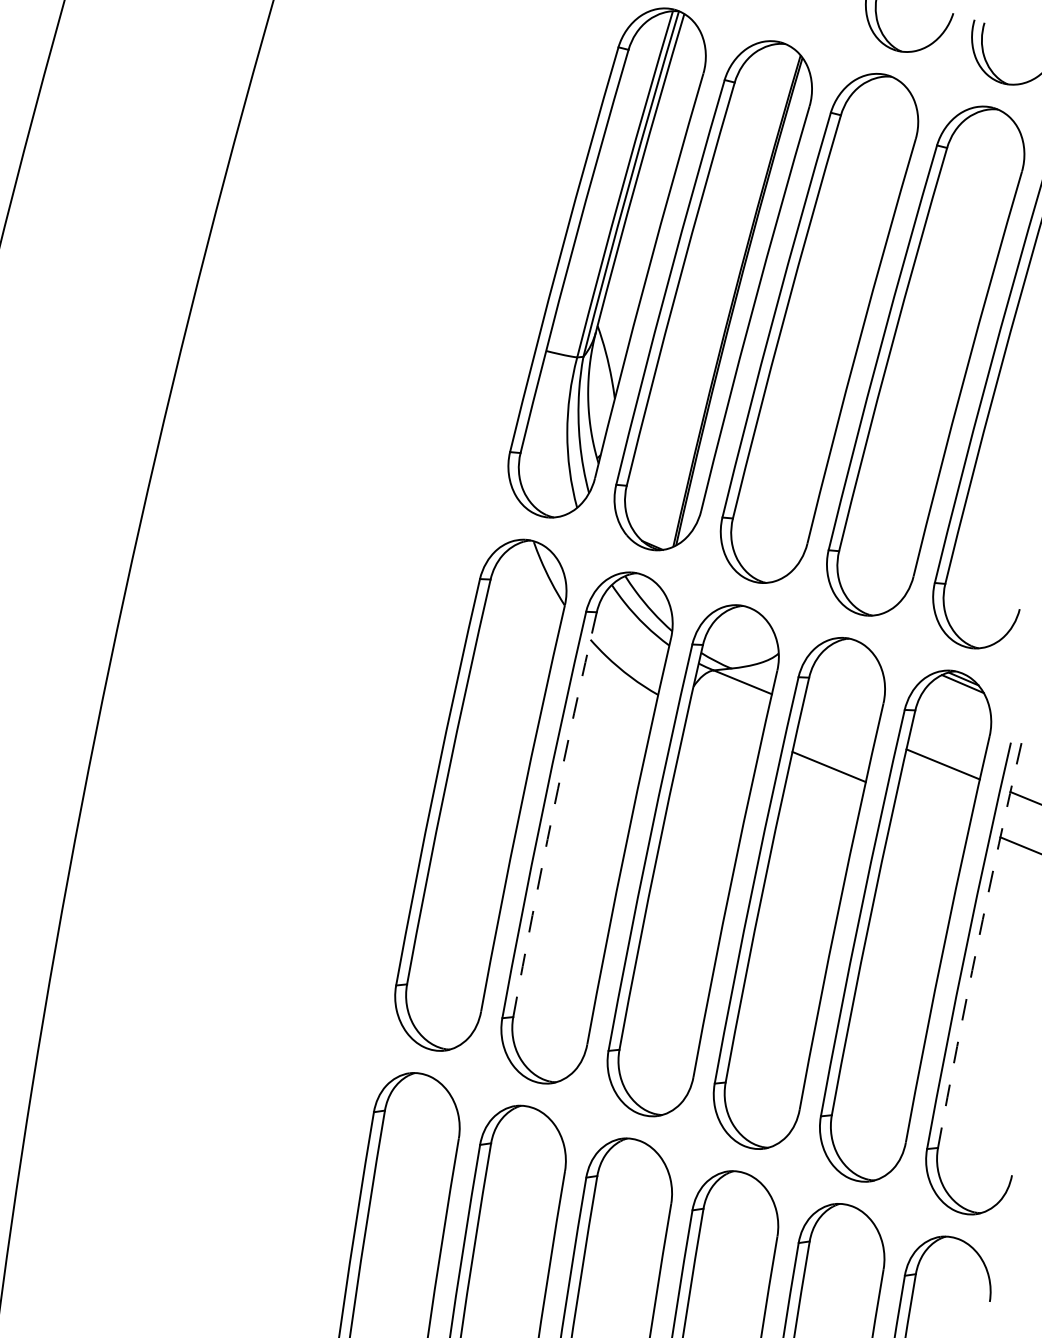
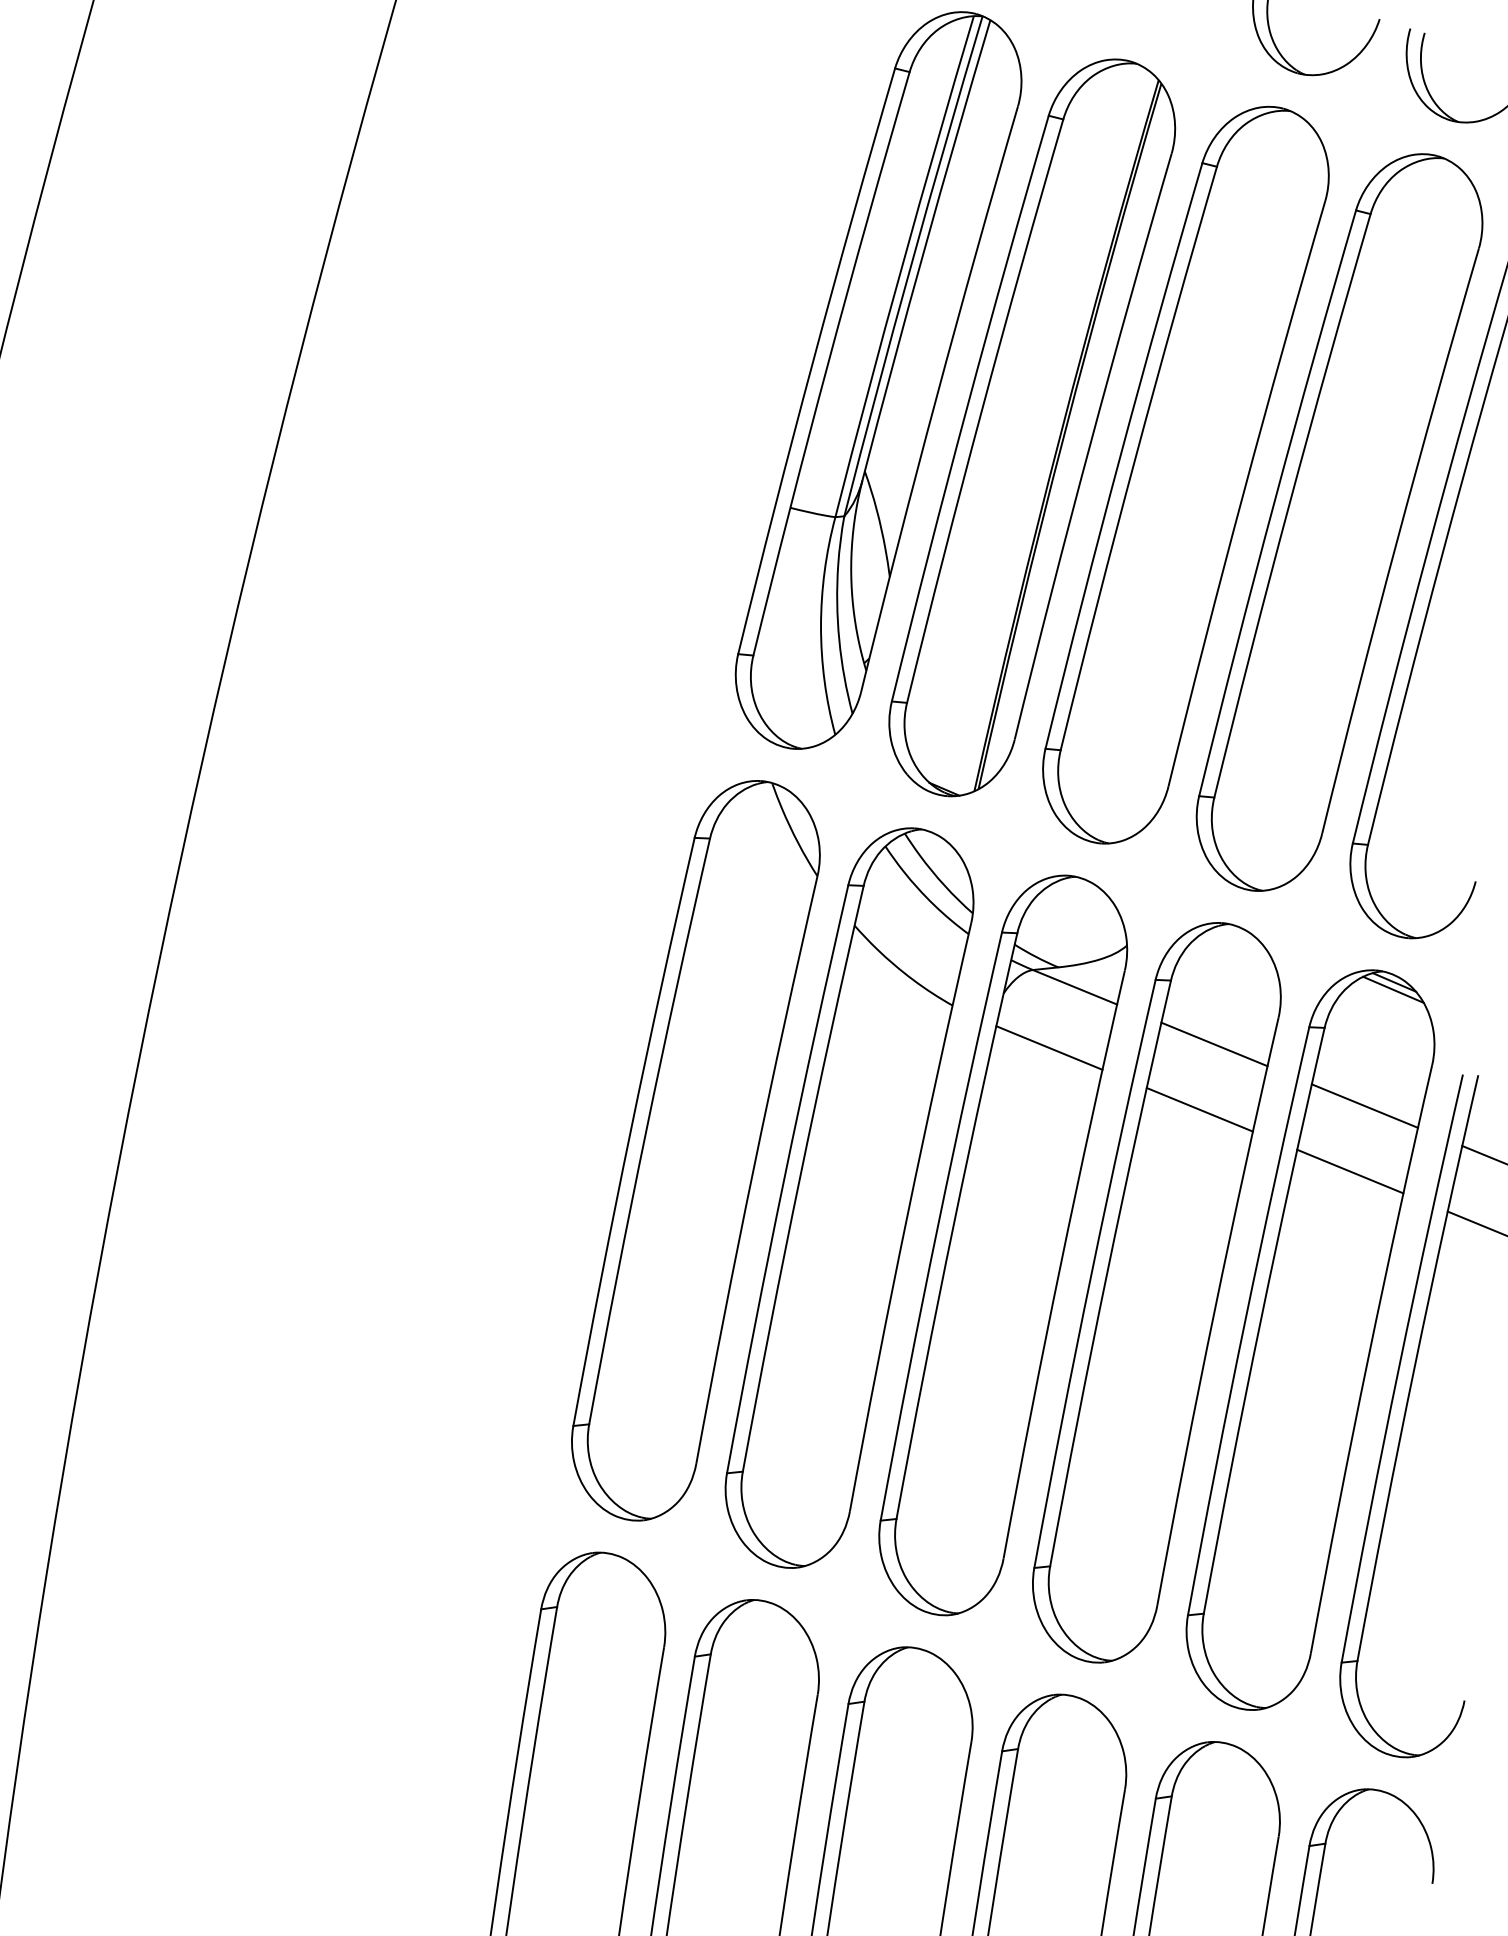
line: (838, 721) -> (1213, 1043), added
line: (724, 724) -> (1048, 1048), added
line: (932, 809) -> (1349, 1171), added
arc: (552, 814) -> (799, 1178), dashed -> solid
arc: (977, 945) -> (1414, 1368), dashed -> solid

